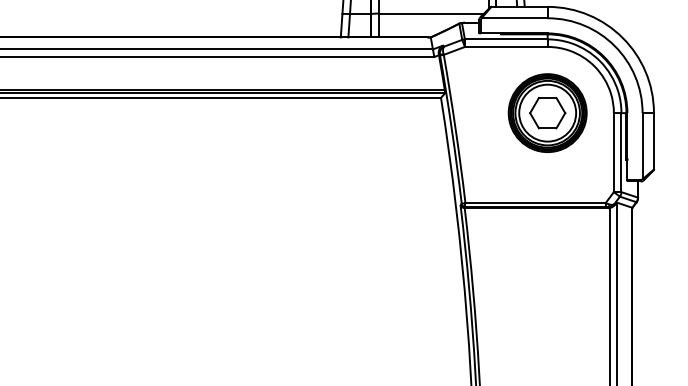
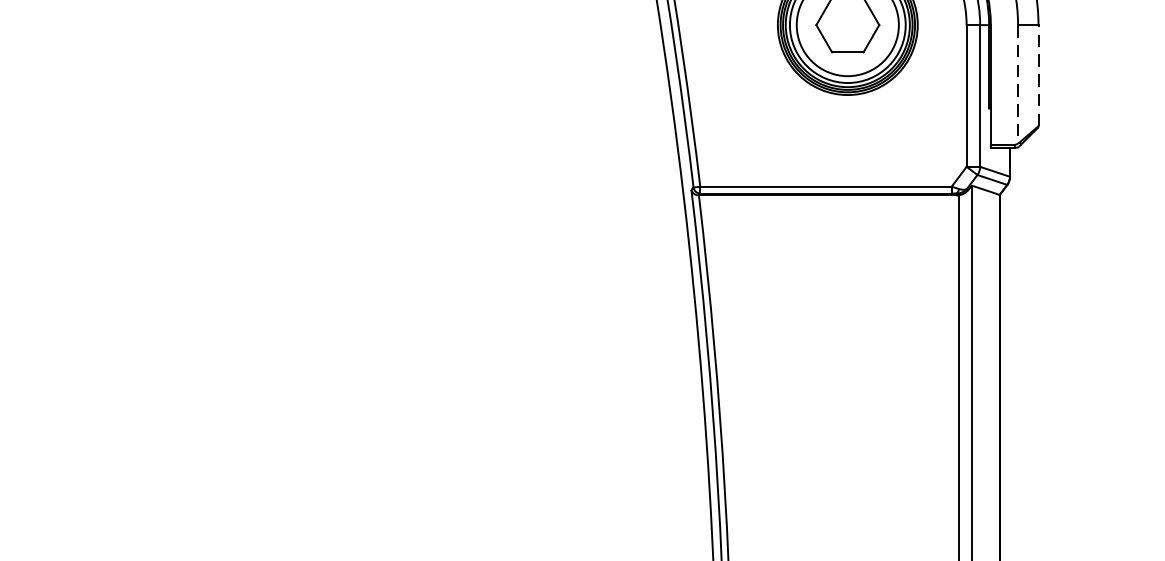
line: (653, 140) -> (1037, 74), solid -> dashed
line: (642, 146) -> (1017, 84), solid -> dashed

